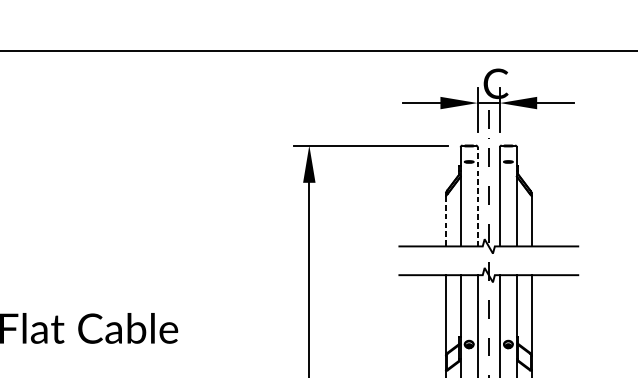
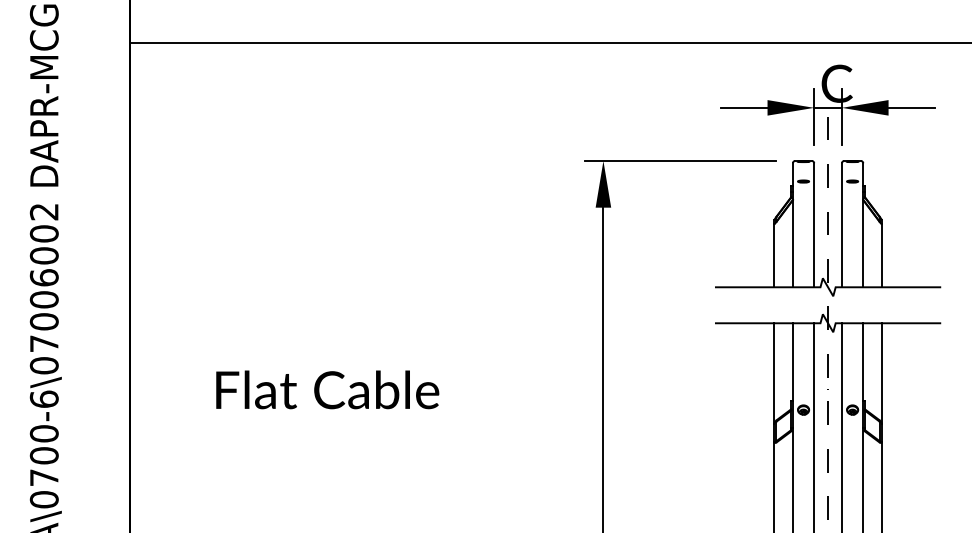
line: (477, 196) -> (814, 224), dashed -> solid
line: (446, 221) -> (774, 256), dashed -> solid

